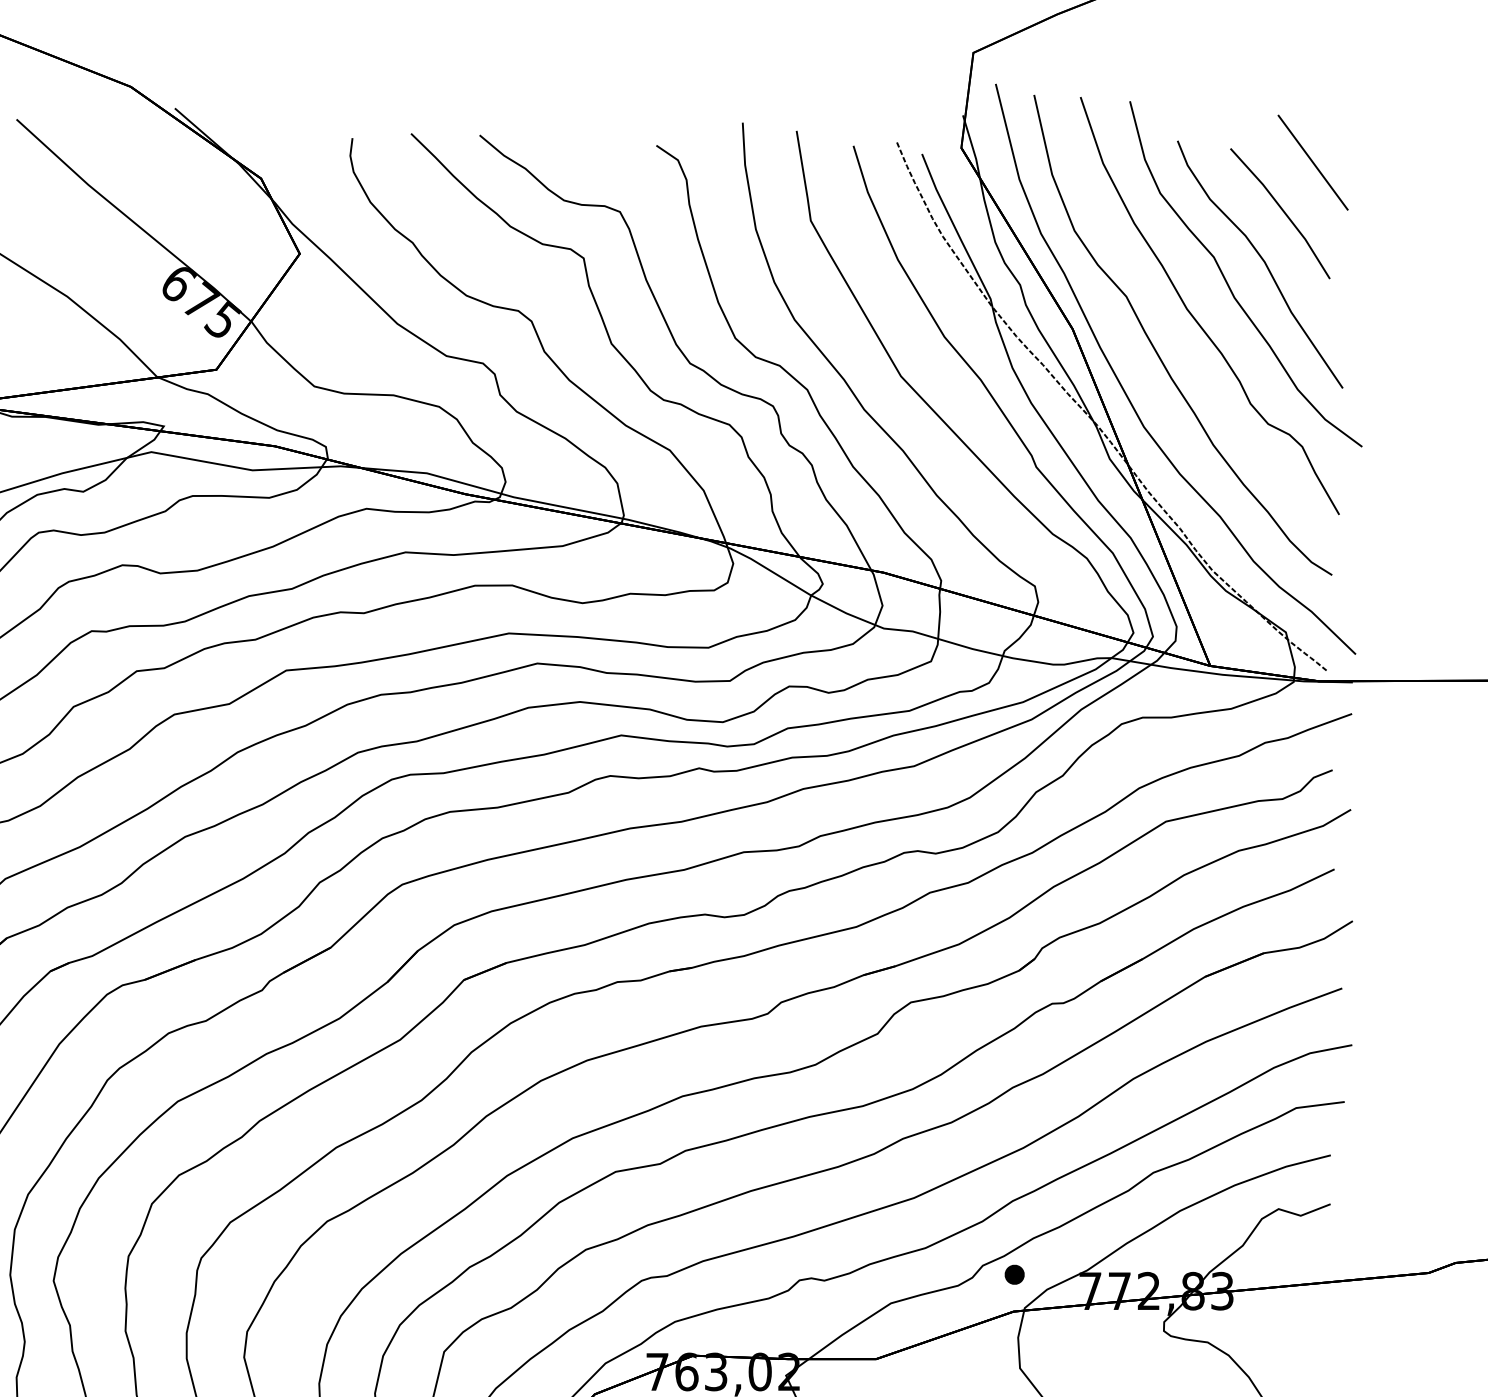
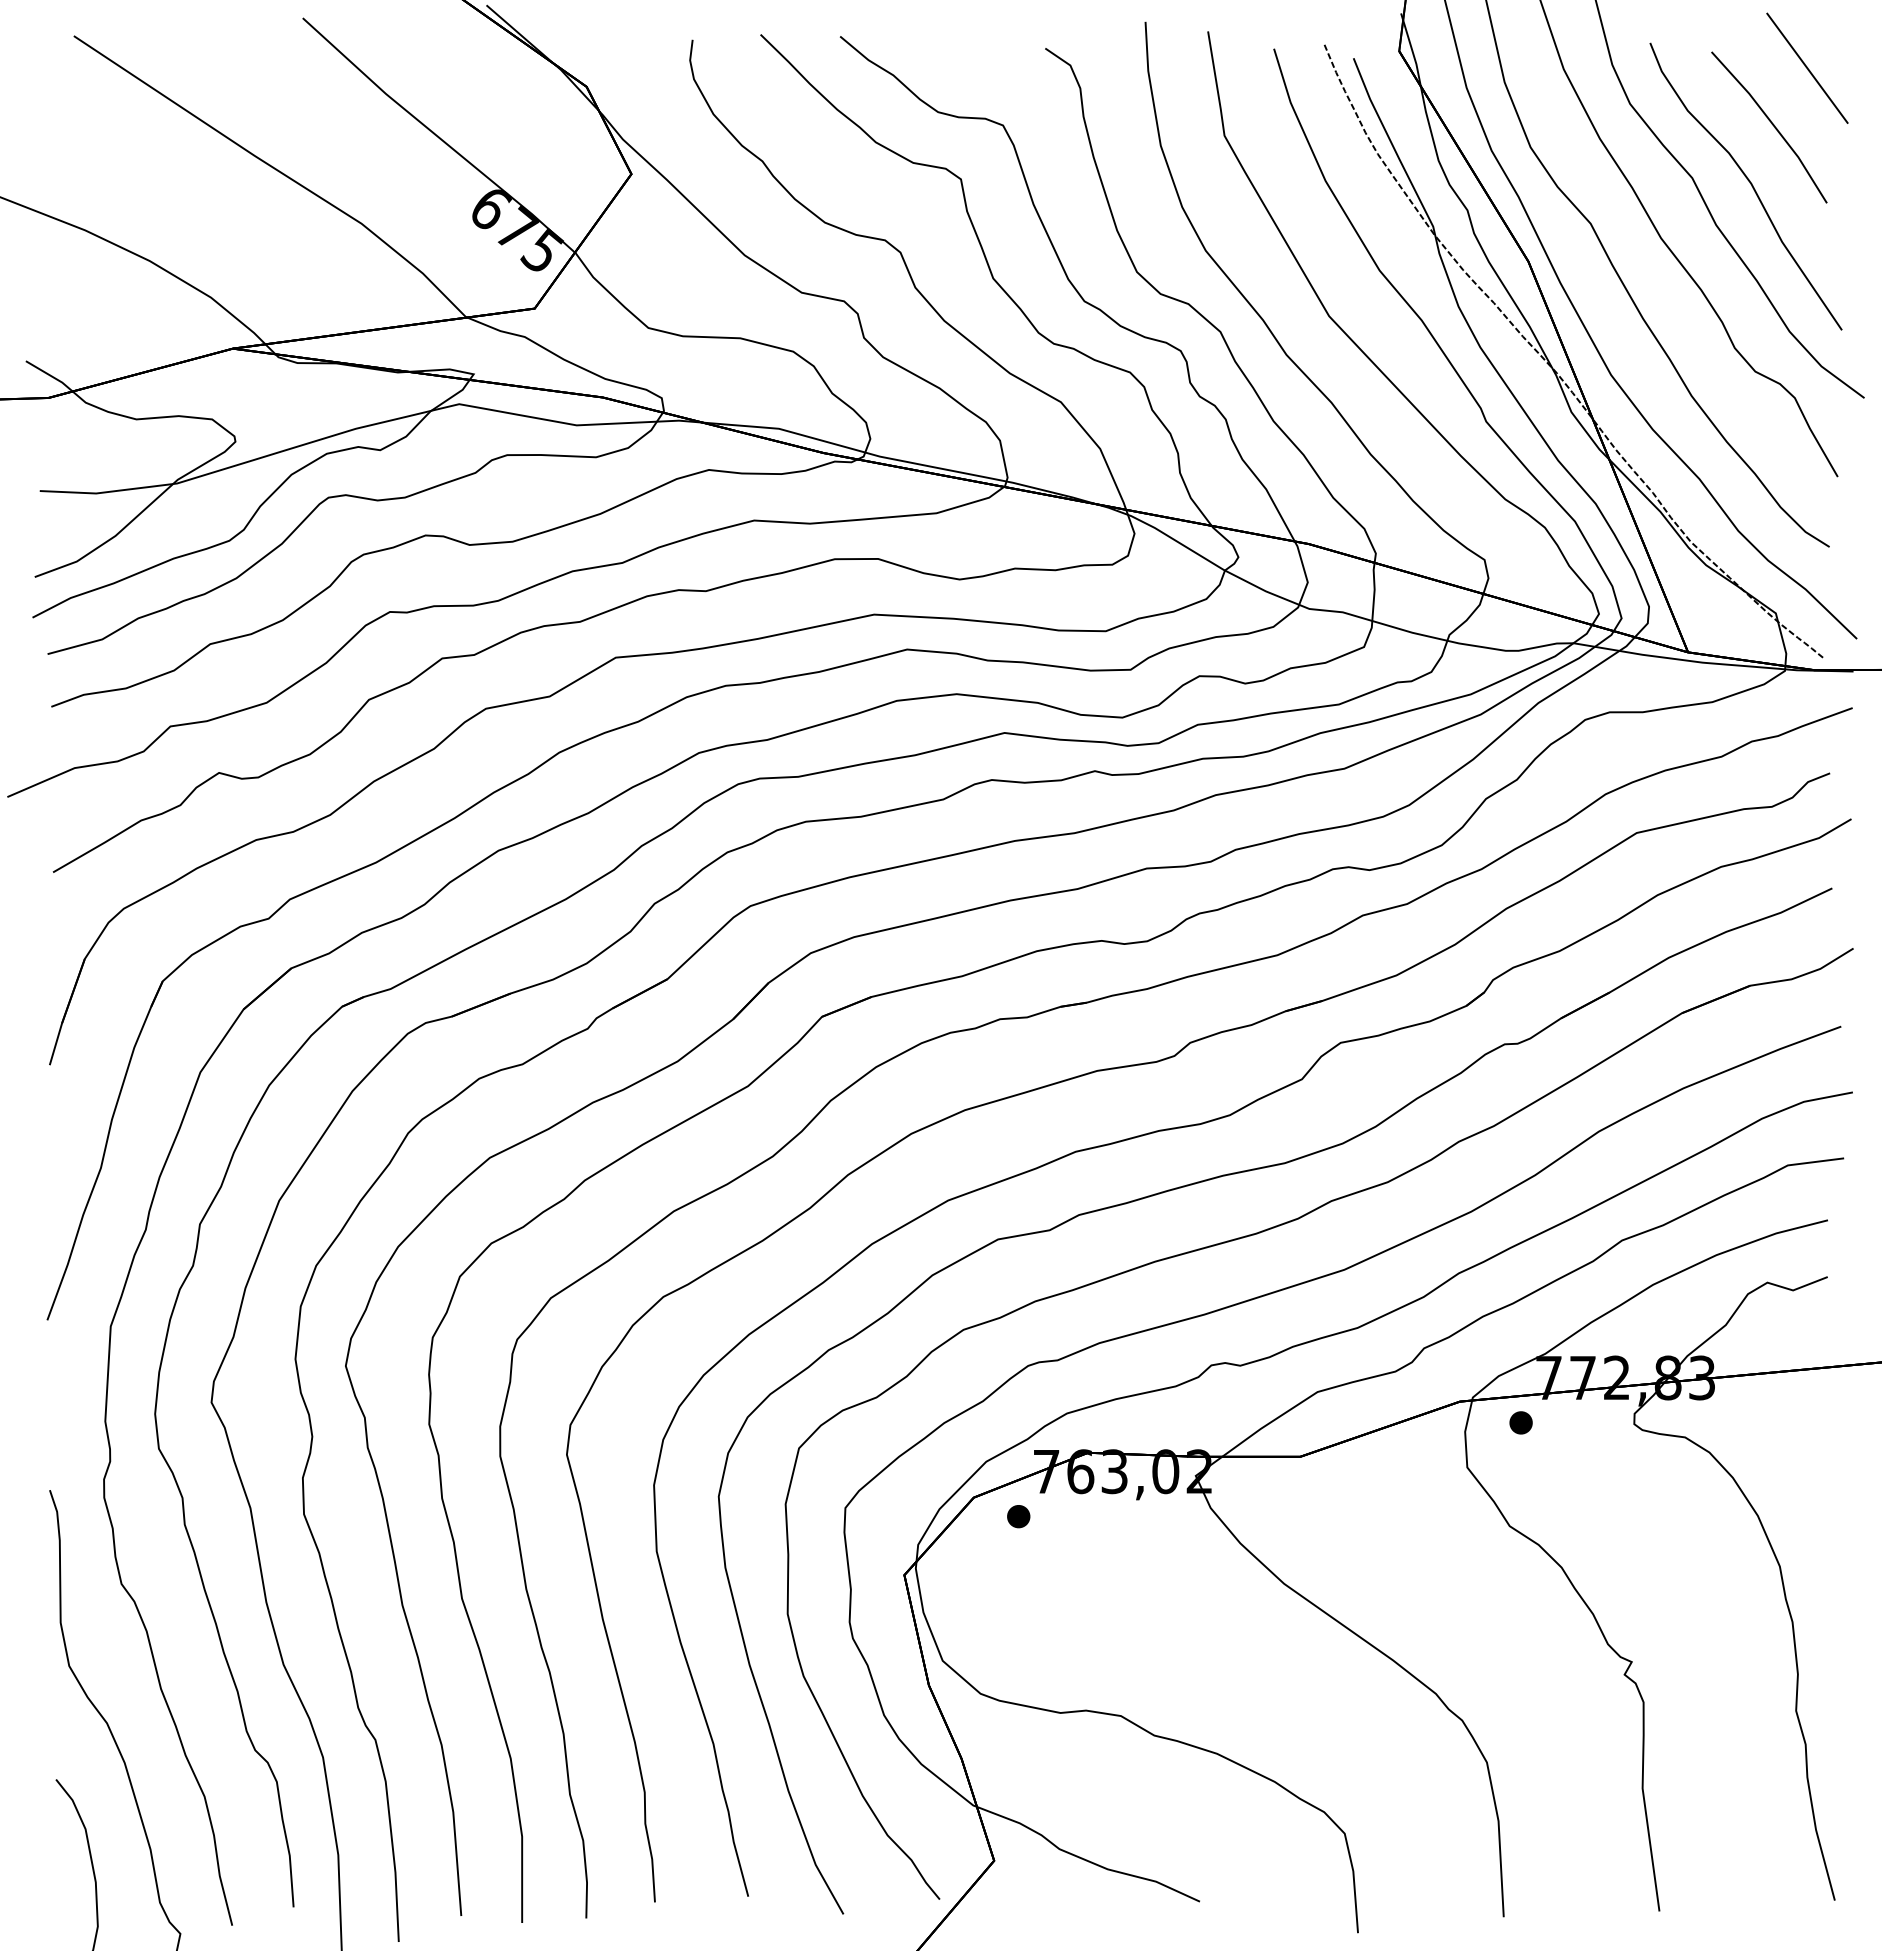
part: (1014, 1274) -> (1520, 1422), moved

